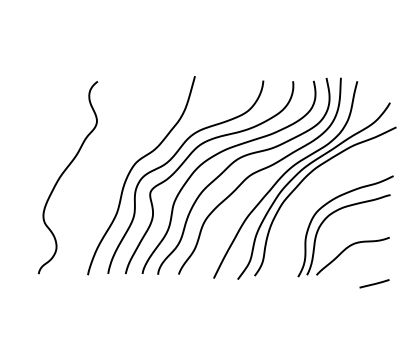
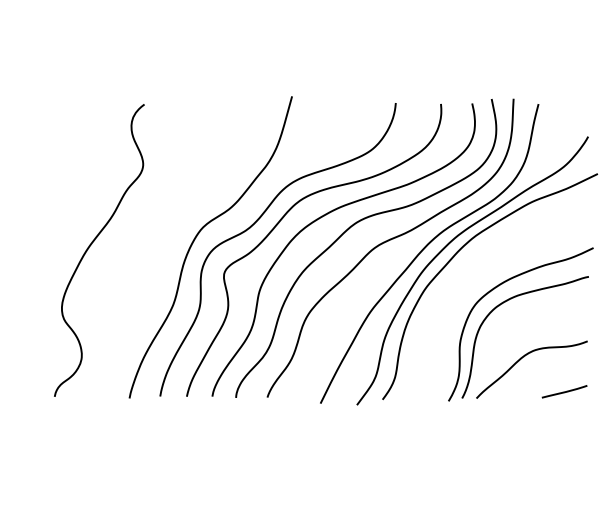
line: (374, 283) -> (564, 391), moved

